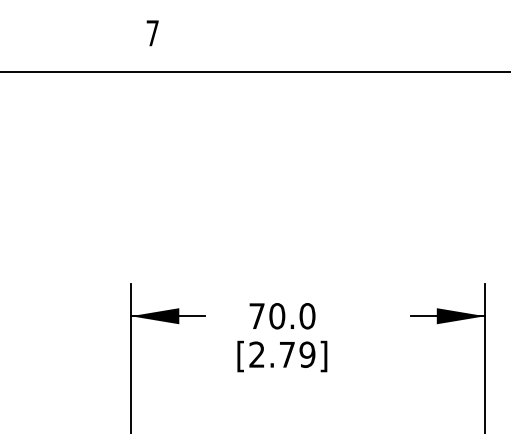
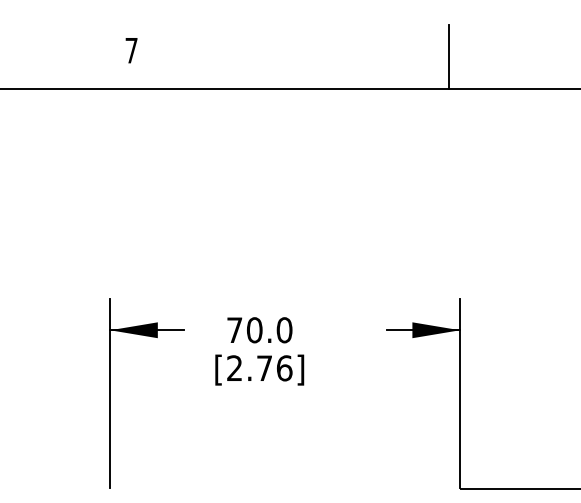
line: (474, 39) -> (449, 56), added
text: (307, 354) -> (284, 368), [2.79] -> [2.76]

